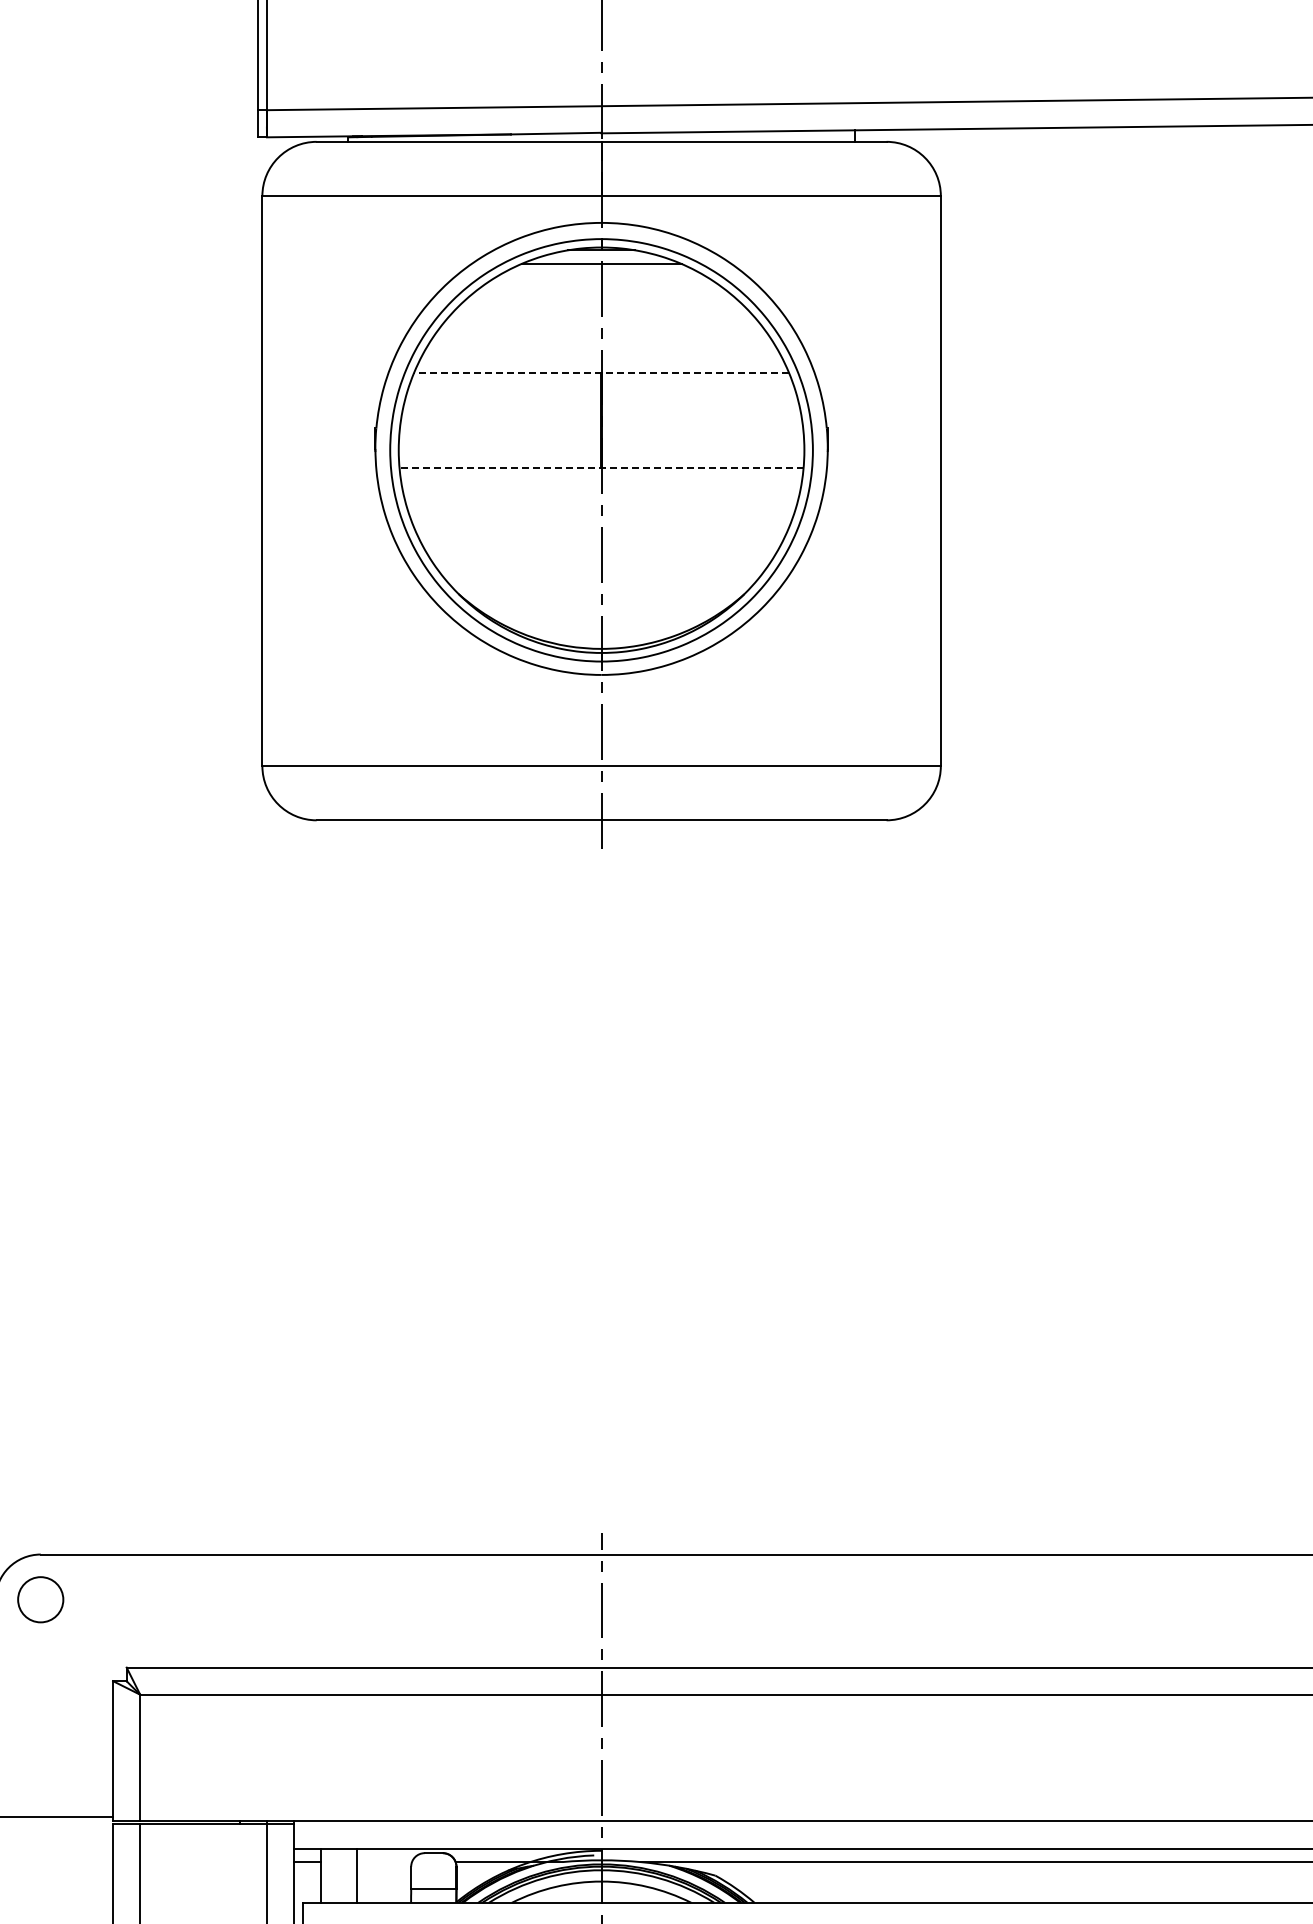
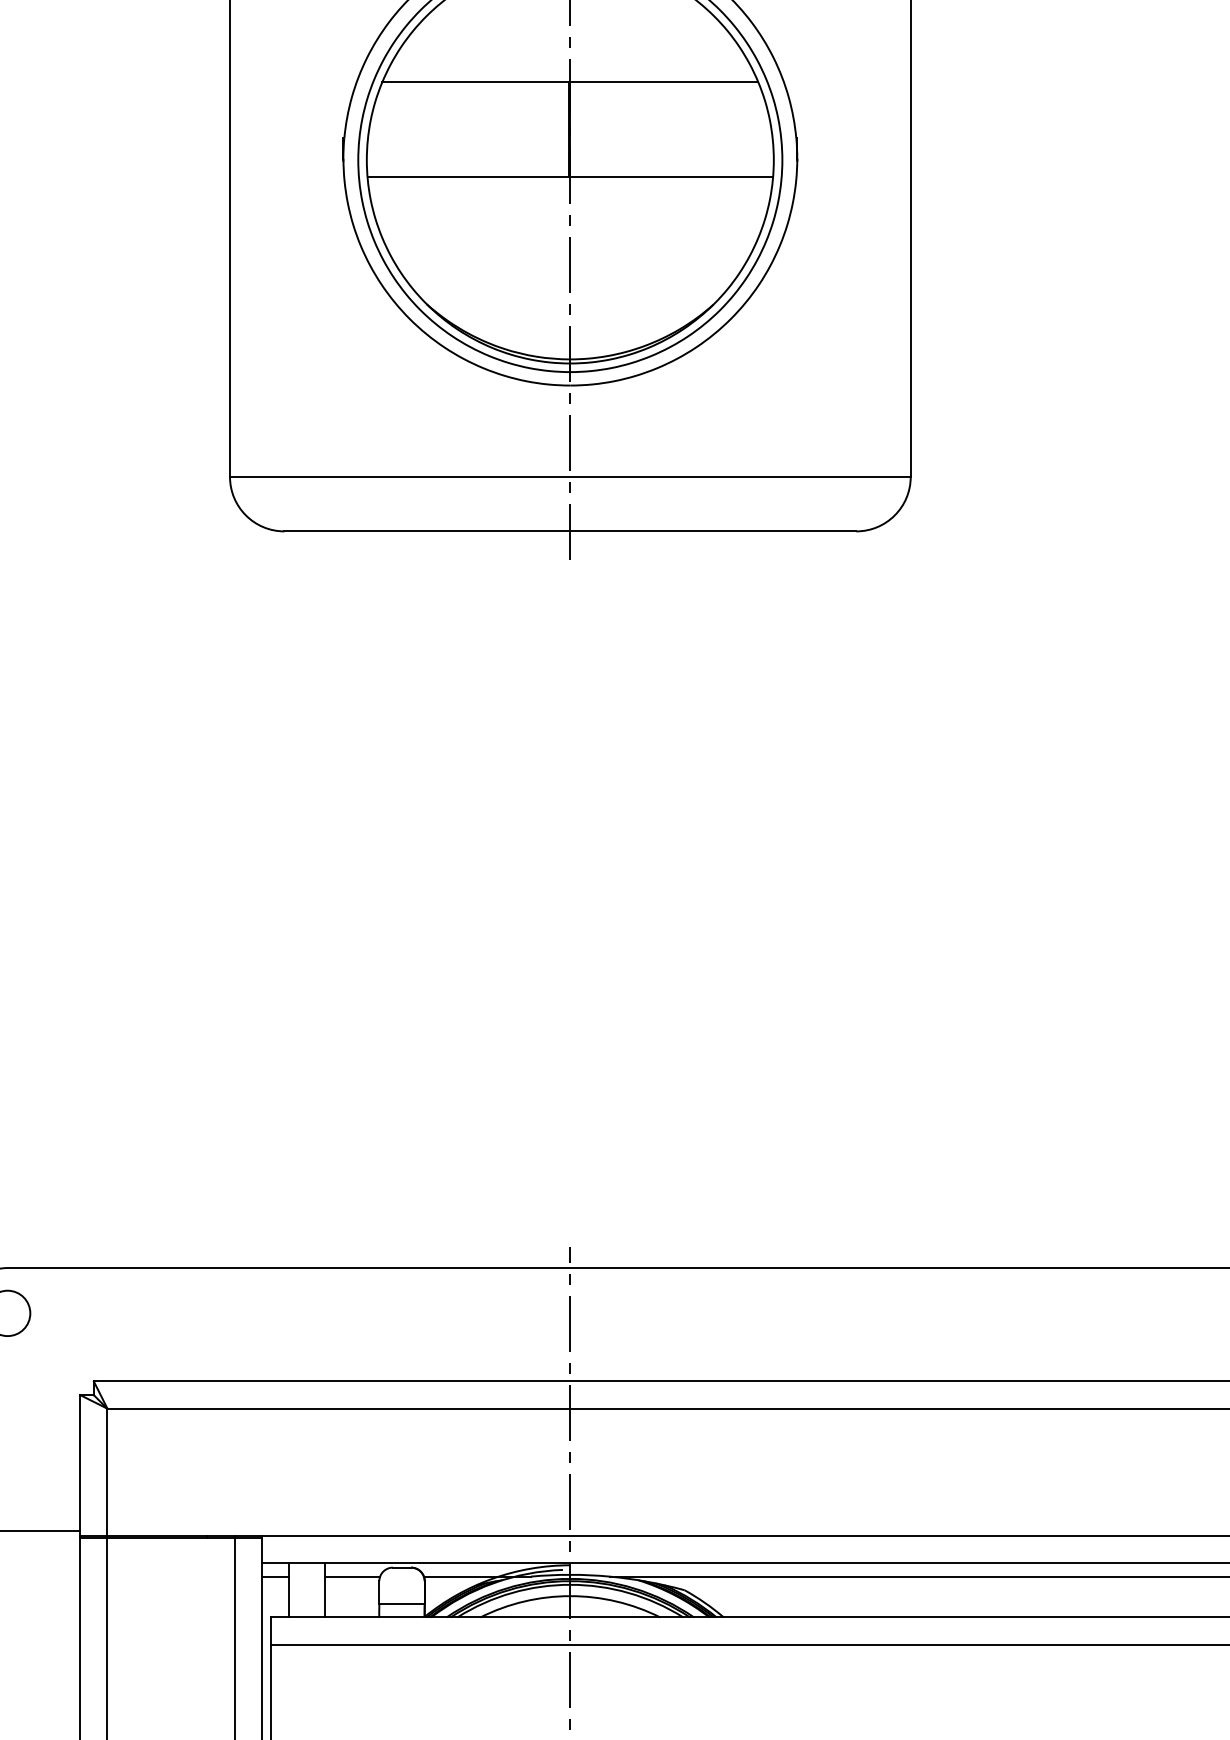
line: (601, 372) -> (570, 82), dashed -> solid
line: (601, 467) -> (570, 177), dashed -> solid
line: (384, 1862) -> (352, 1577), added

